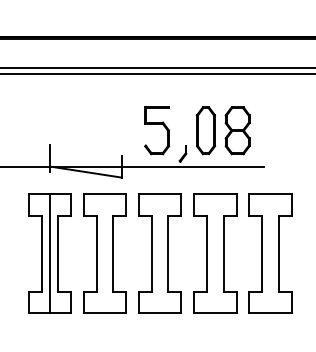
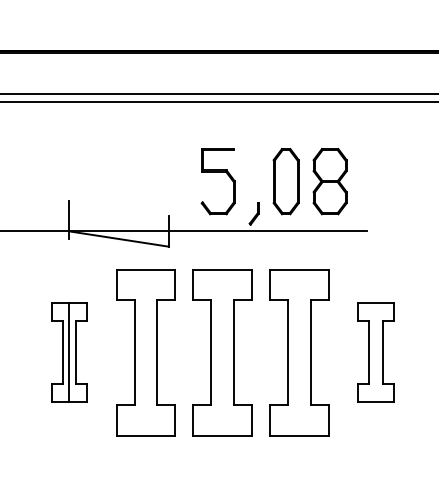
part: (49, 253) -> (68, 352), size x0.6
part: (270, 253) -> (375, 352), size x0.6

